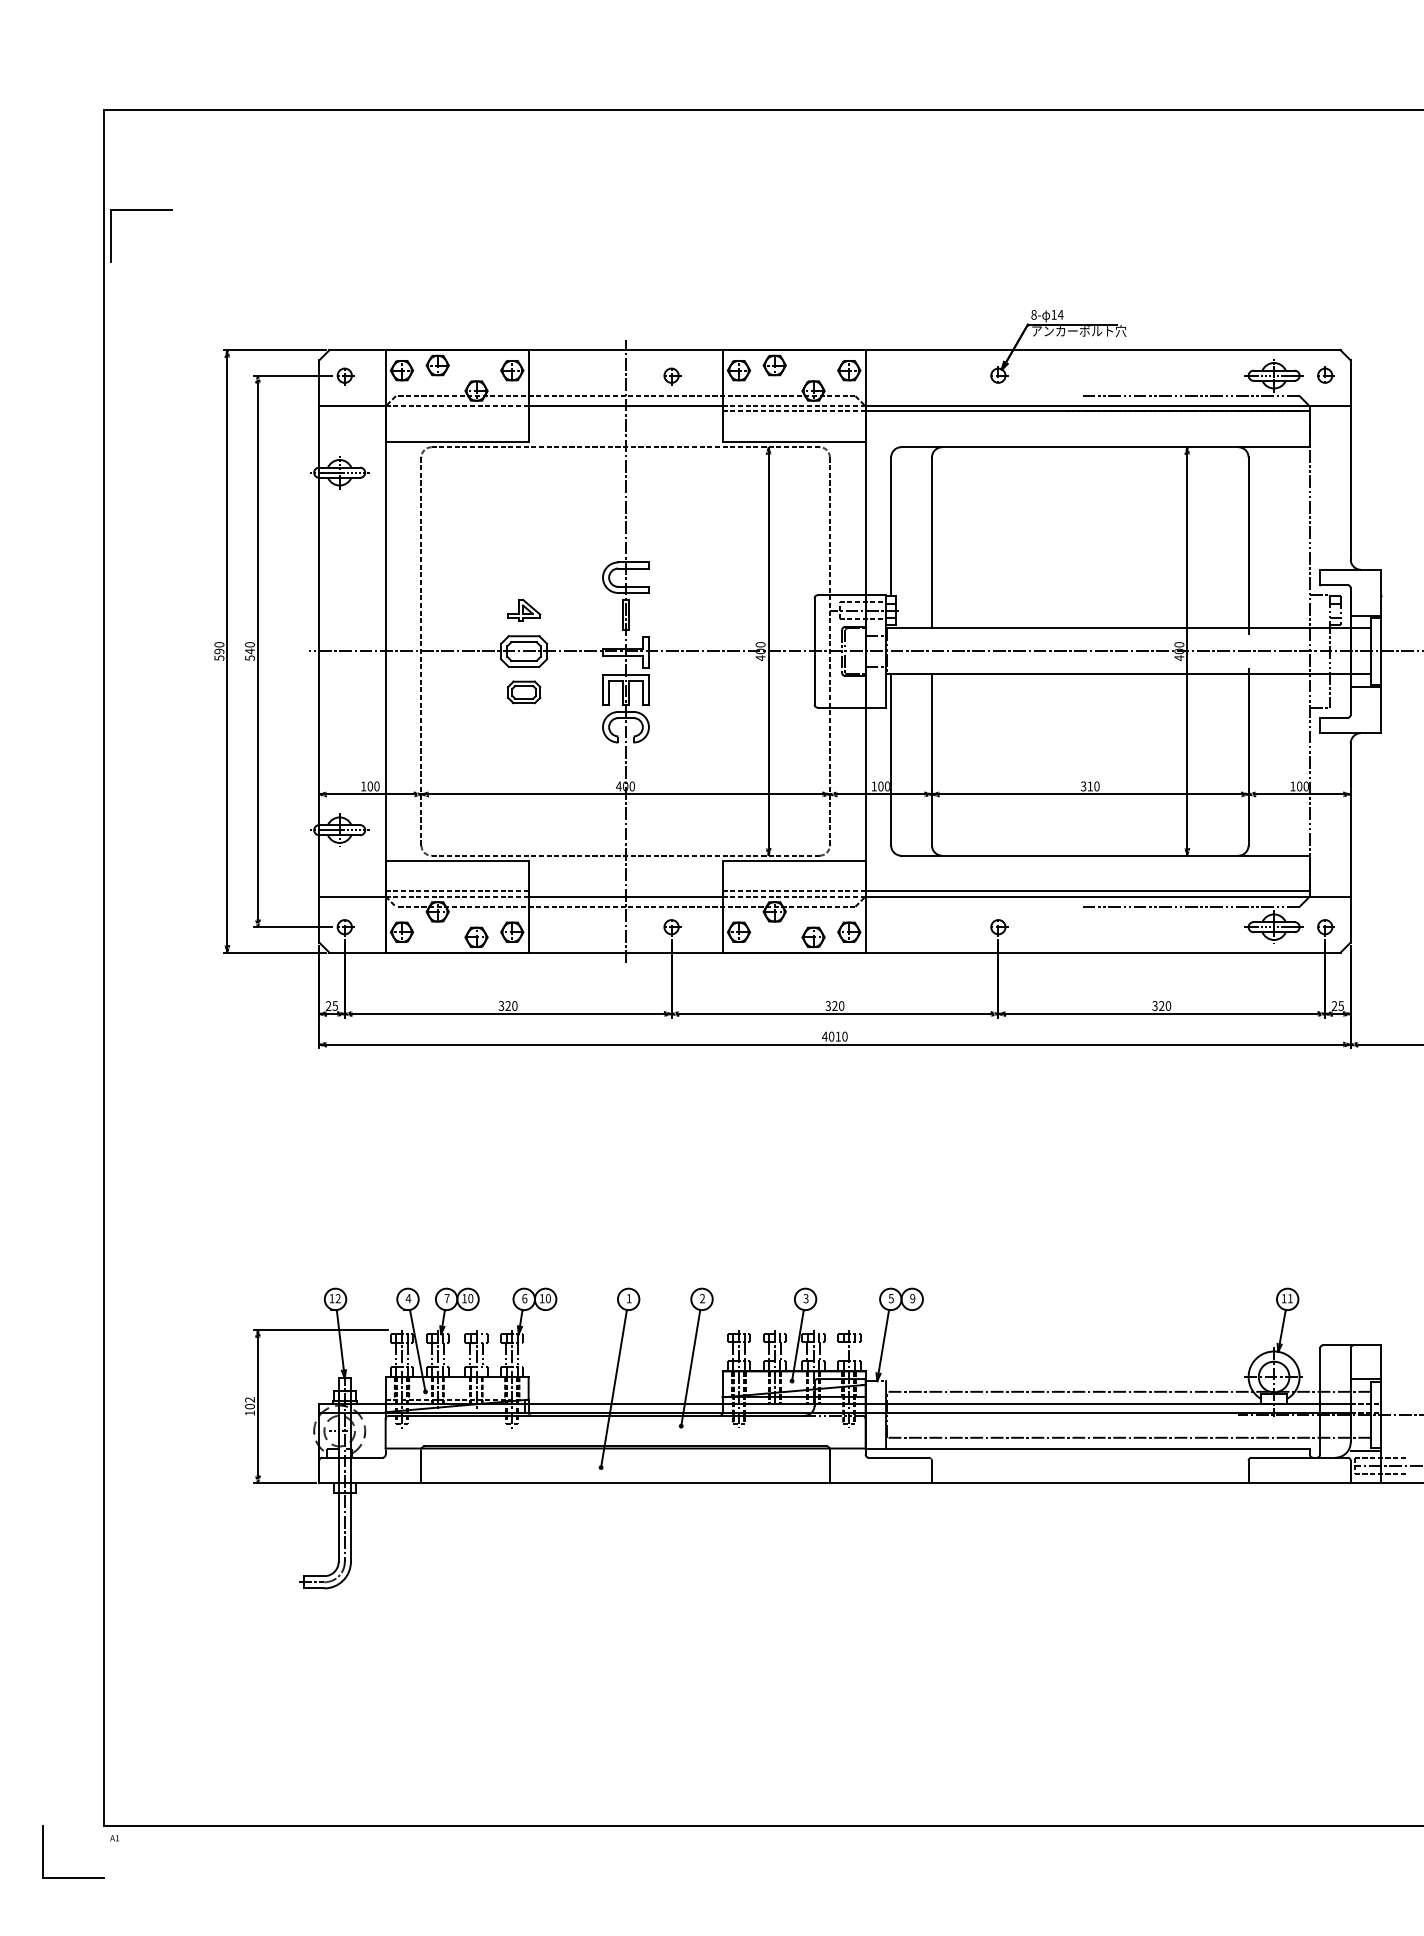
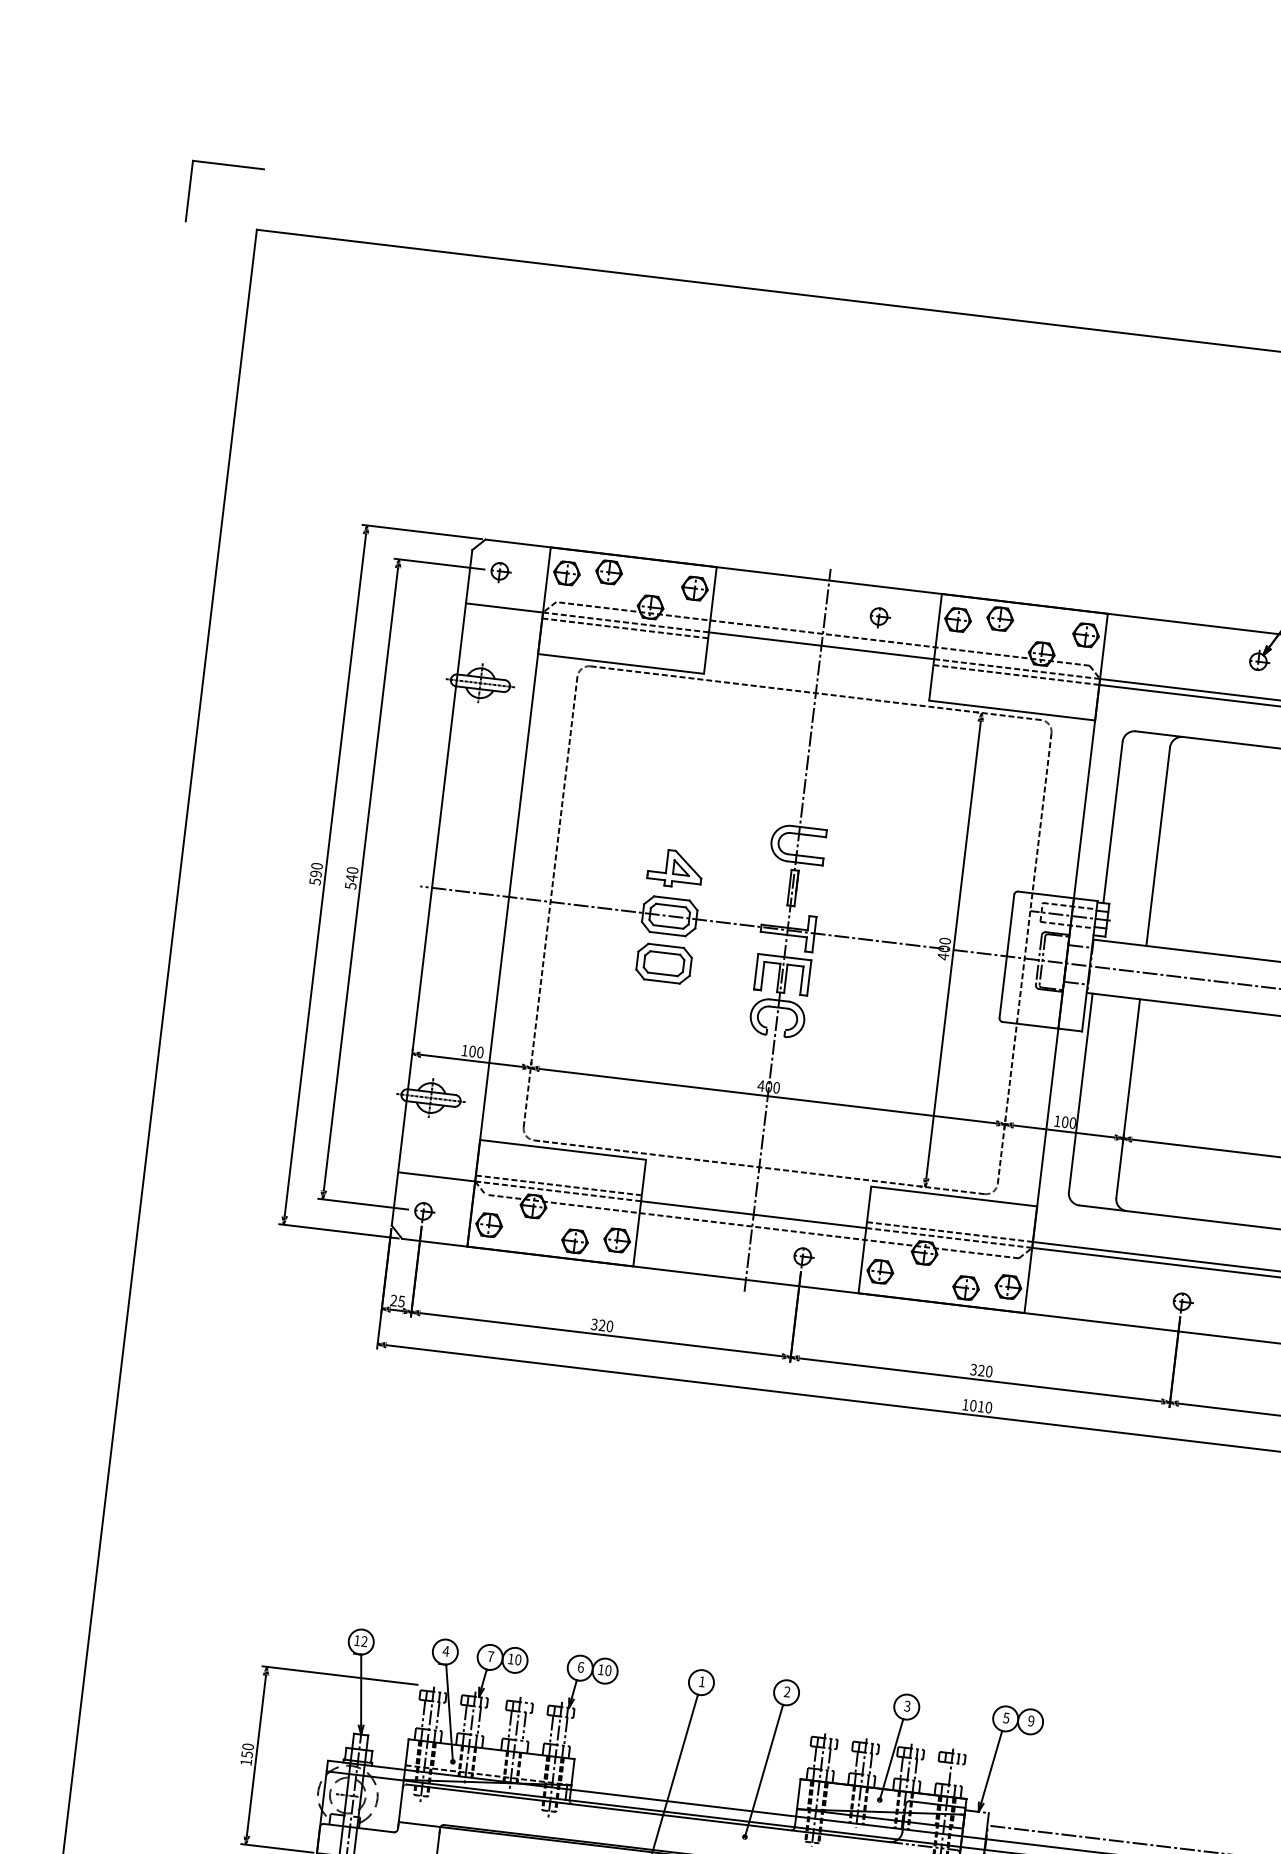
part: (141, 210) -> (228, 165), moved
line: (456, 411) -> (624, 628), added
part: (524, 610) -> (675, 868), size x1.43
part: (524, 692) -> (664, 963), size x1.43
text: (824, 1036) -> (965, 1404), 4010 -> 1010
text: (249, 1403) -> (247, 1750), 102 -> 150

